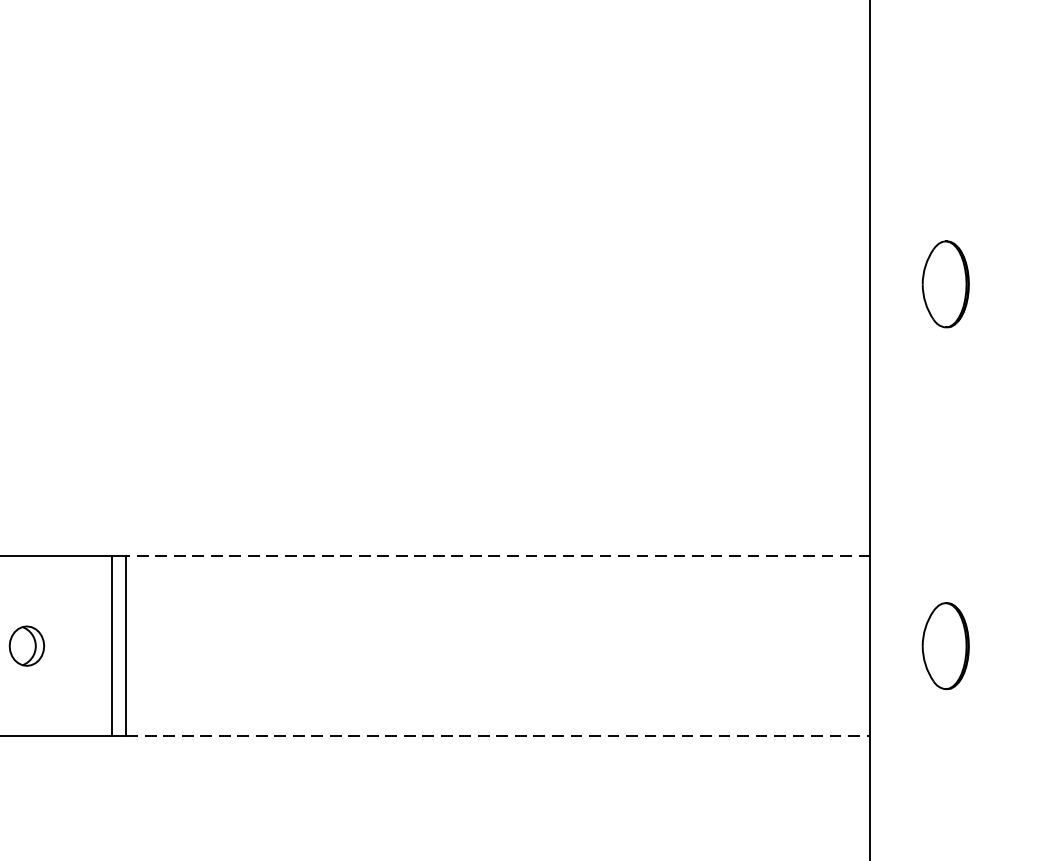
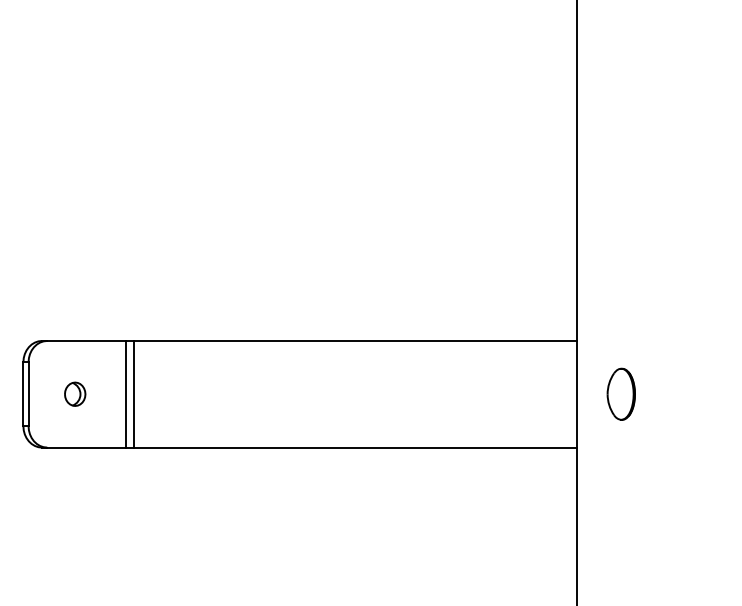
part: (944, 283) -> (620, 178), removed
line: (496, 555) -> (354, 340), dashed -> solid
line: (498, 735) -> (355, 447), dashed -> solid

